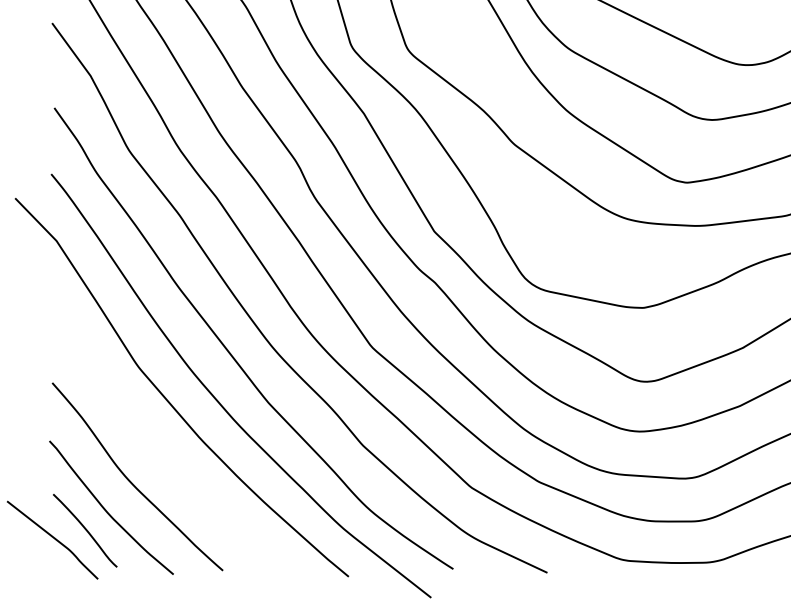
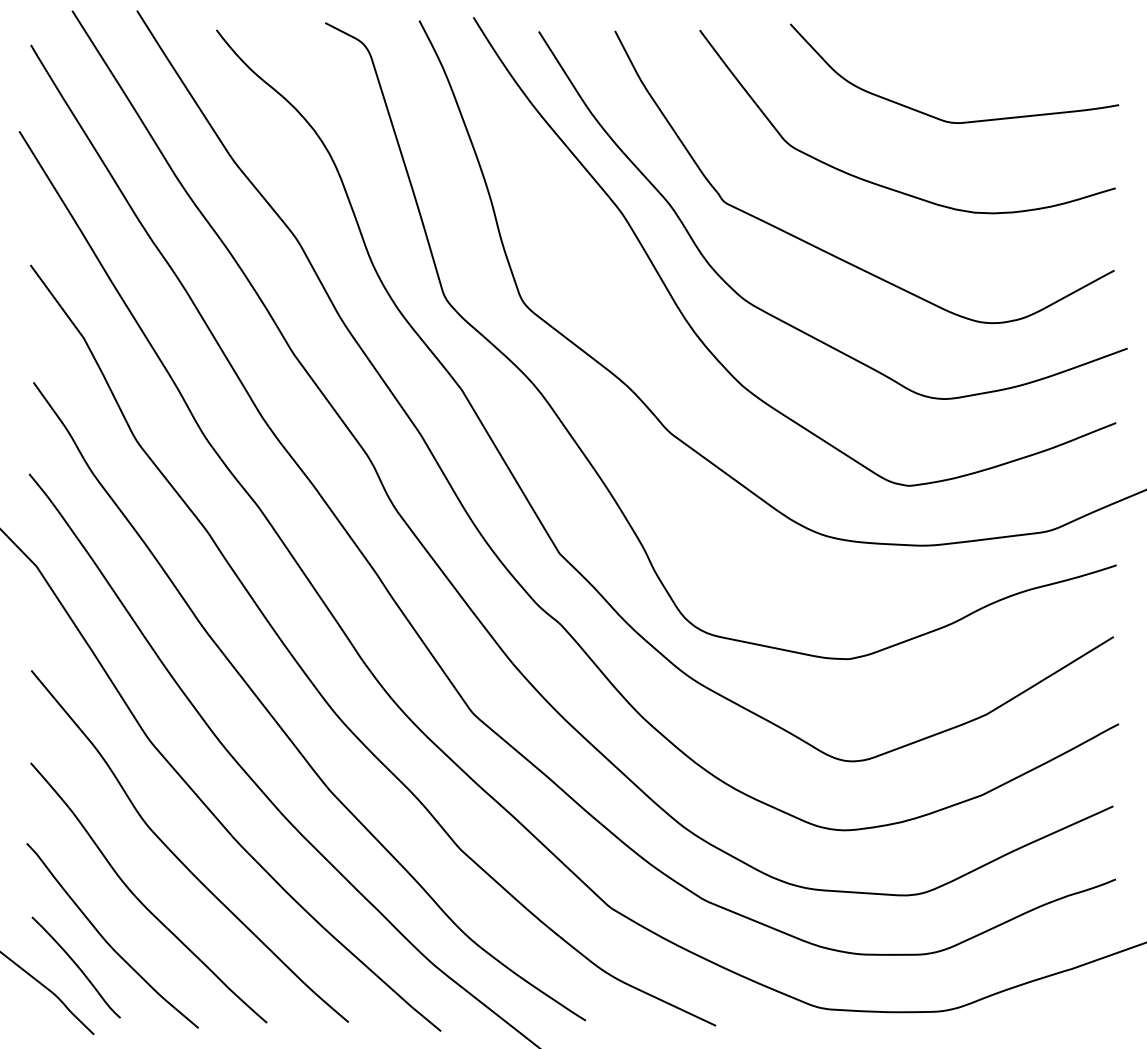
curve: (159, 451) -> (178, 857), added

